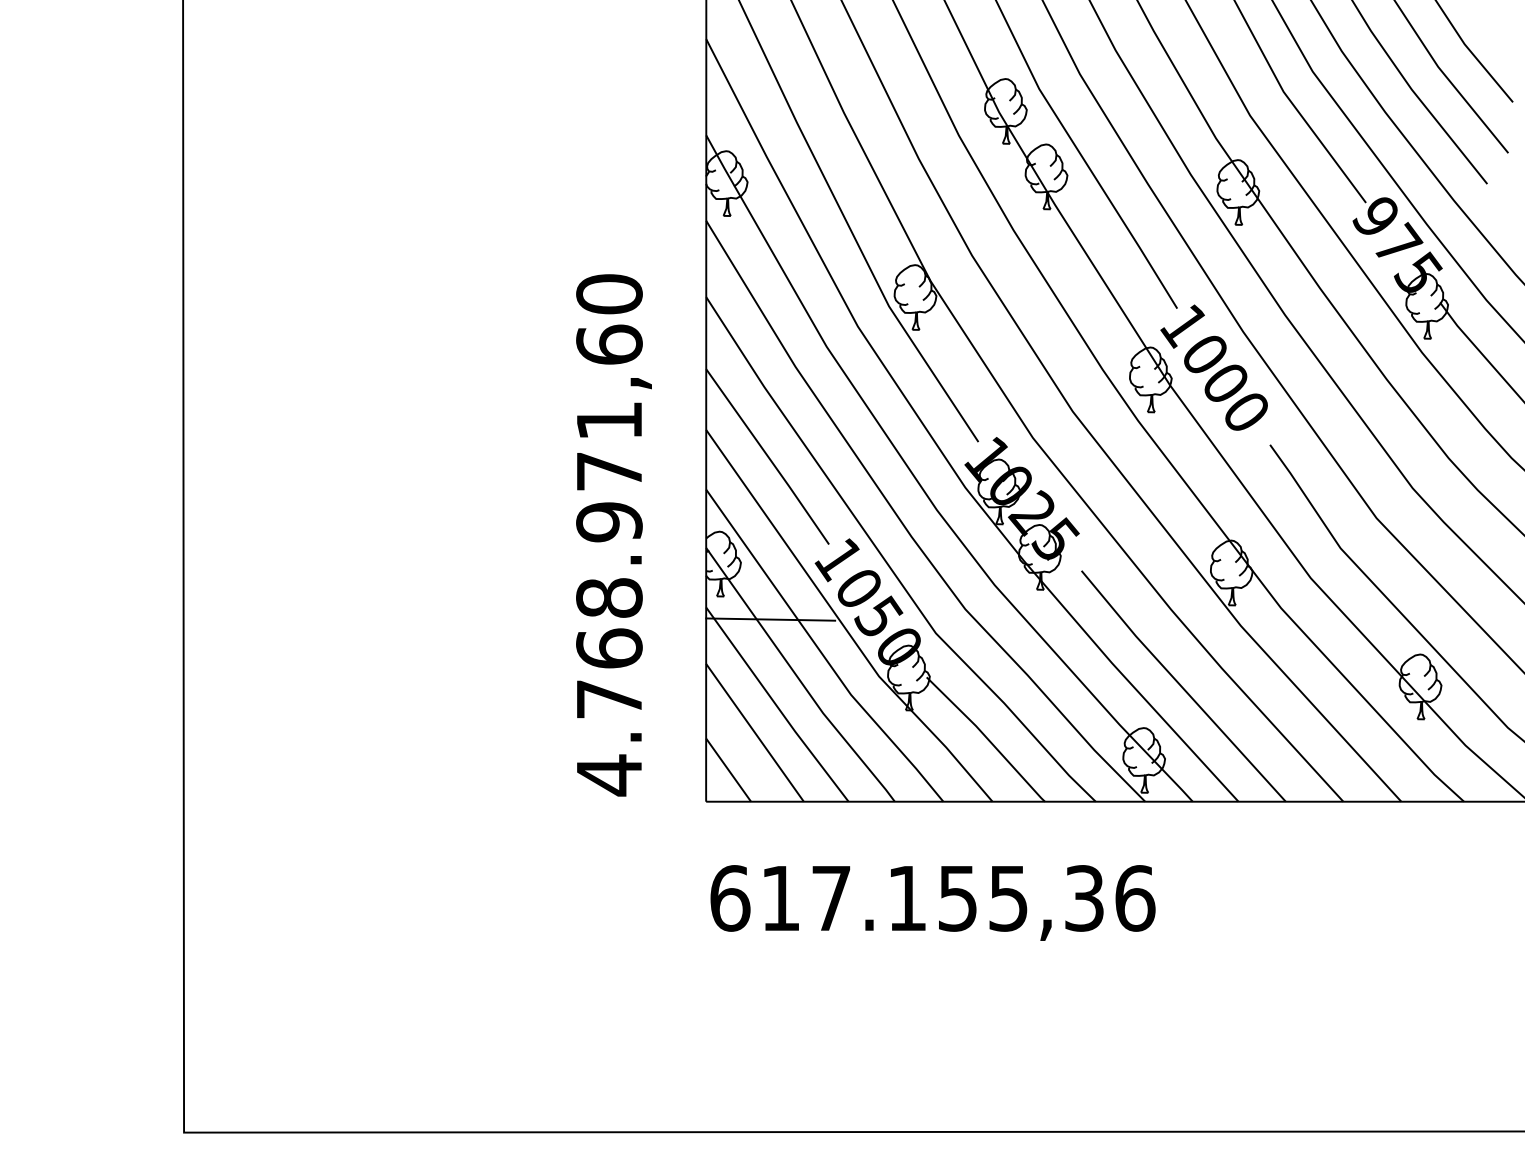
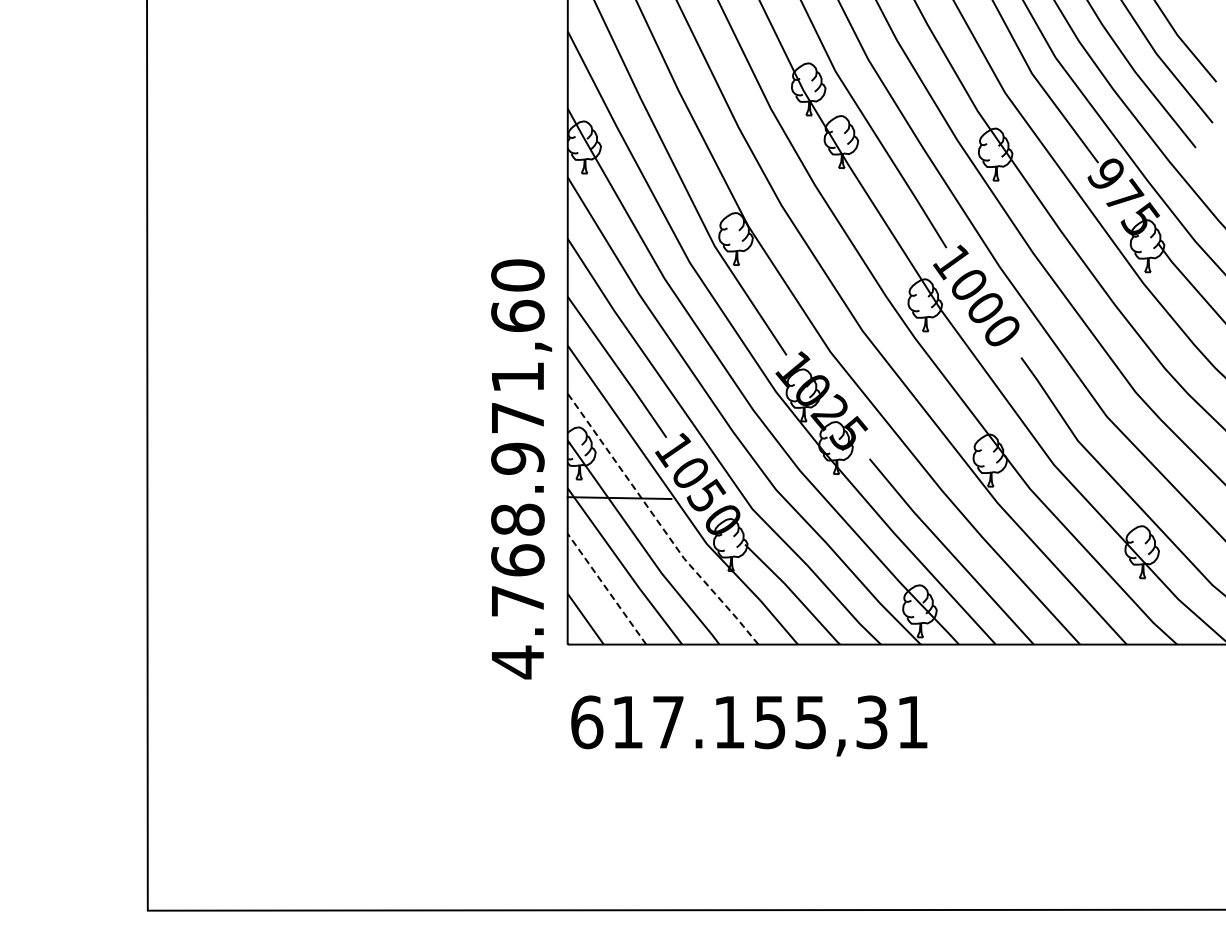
text: (613, 535) -> (521, 469), moved
line: (820, 651) -> (659, 523), solid -> dashed
line: (754, 733) -> (606, 589), solid -> dashed
text: (1136, 898) -> (913, 722), 617.155,36 -> 617.155,31

